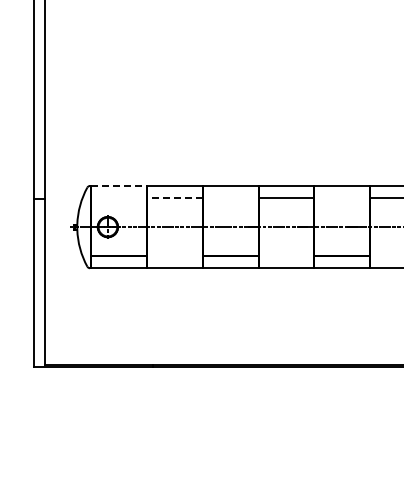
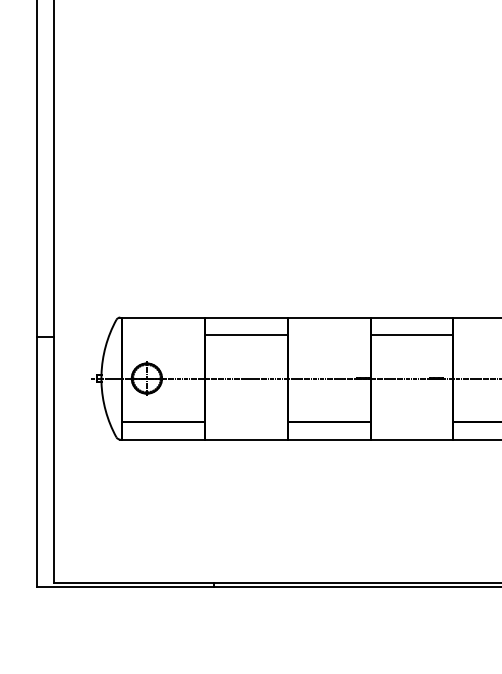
line: (118, 185) -> (162, 316), dashed -> solid
line: (174, 198) -> (245, 336), dashed -> solid

